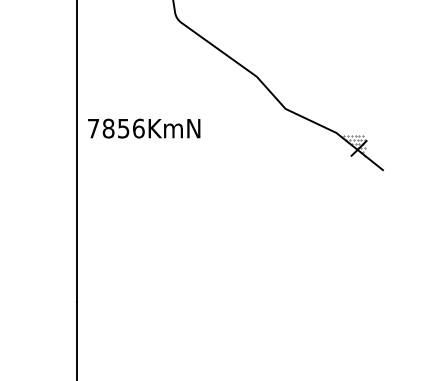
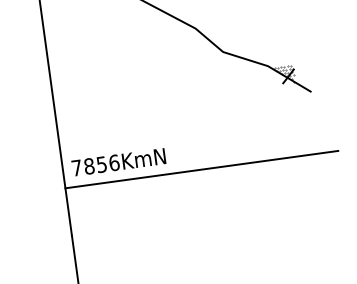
text: (144, 128) -> (119, 162), moved
line: (240, 244) -> (201, 169), added

